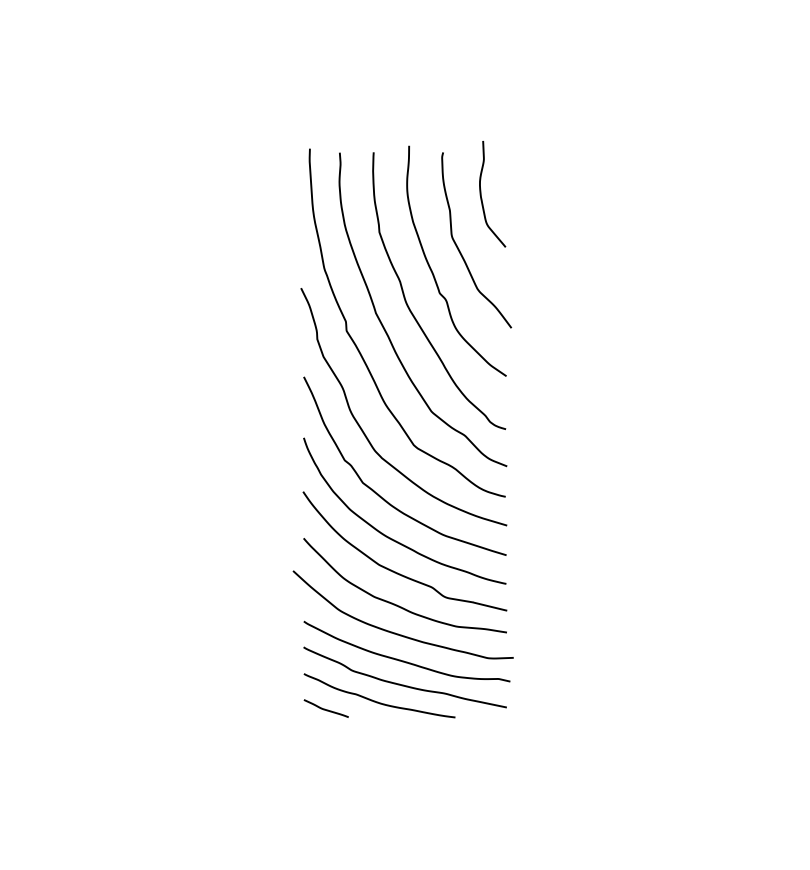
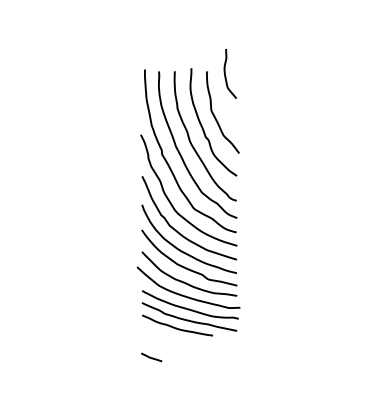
curve: (481, 193) -> (225, 73), moved
line: (325, 708) -> (151, 357), moved

